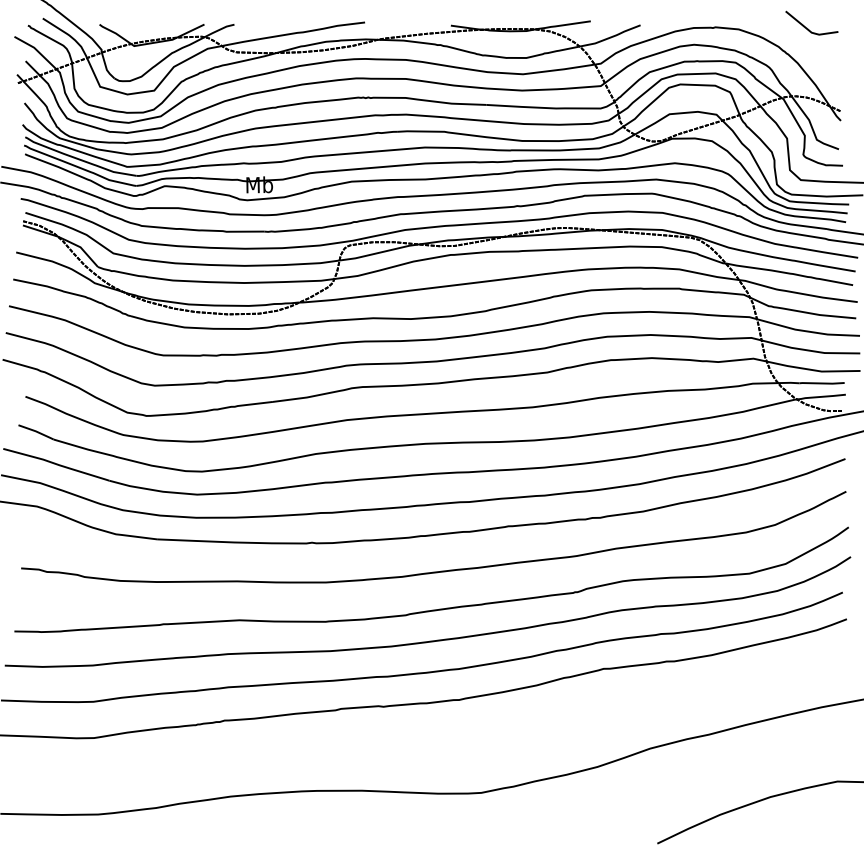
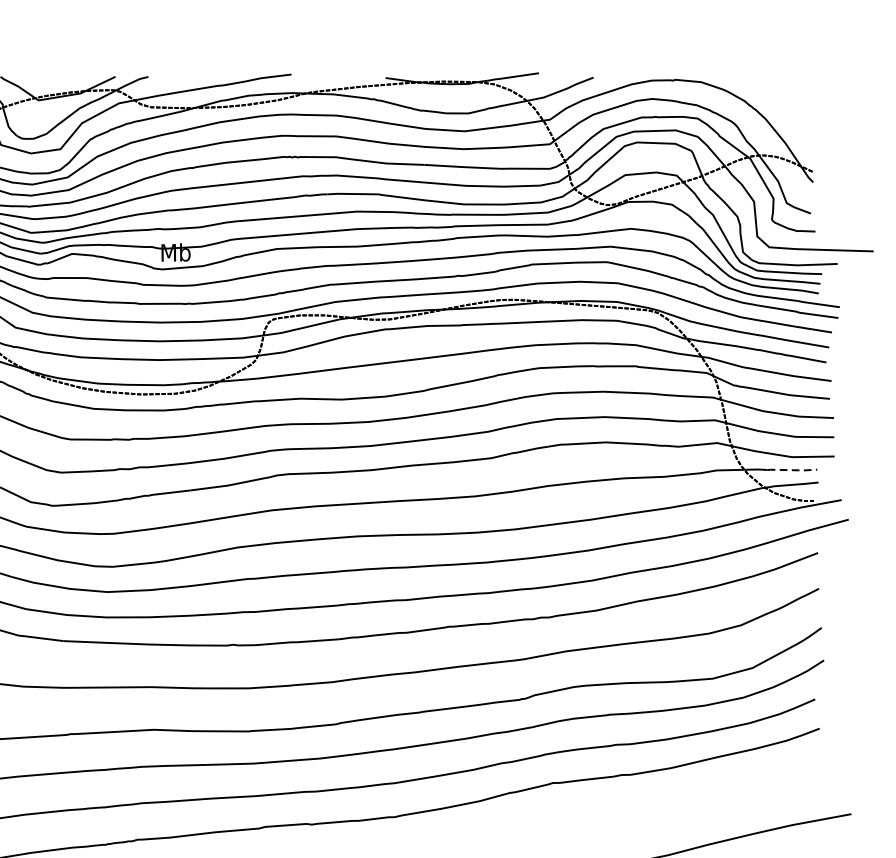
line: (808, 28) -> (777, 81), removed
line: (822, 383) -> (792, 470), solid -> dashed

